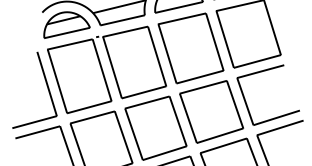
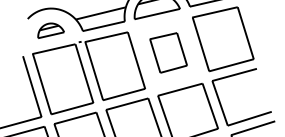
part: (66, 24) -> (50, 30), size x0.6
part: (190, 48) -> (168, 52), size x0.6

